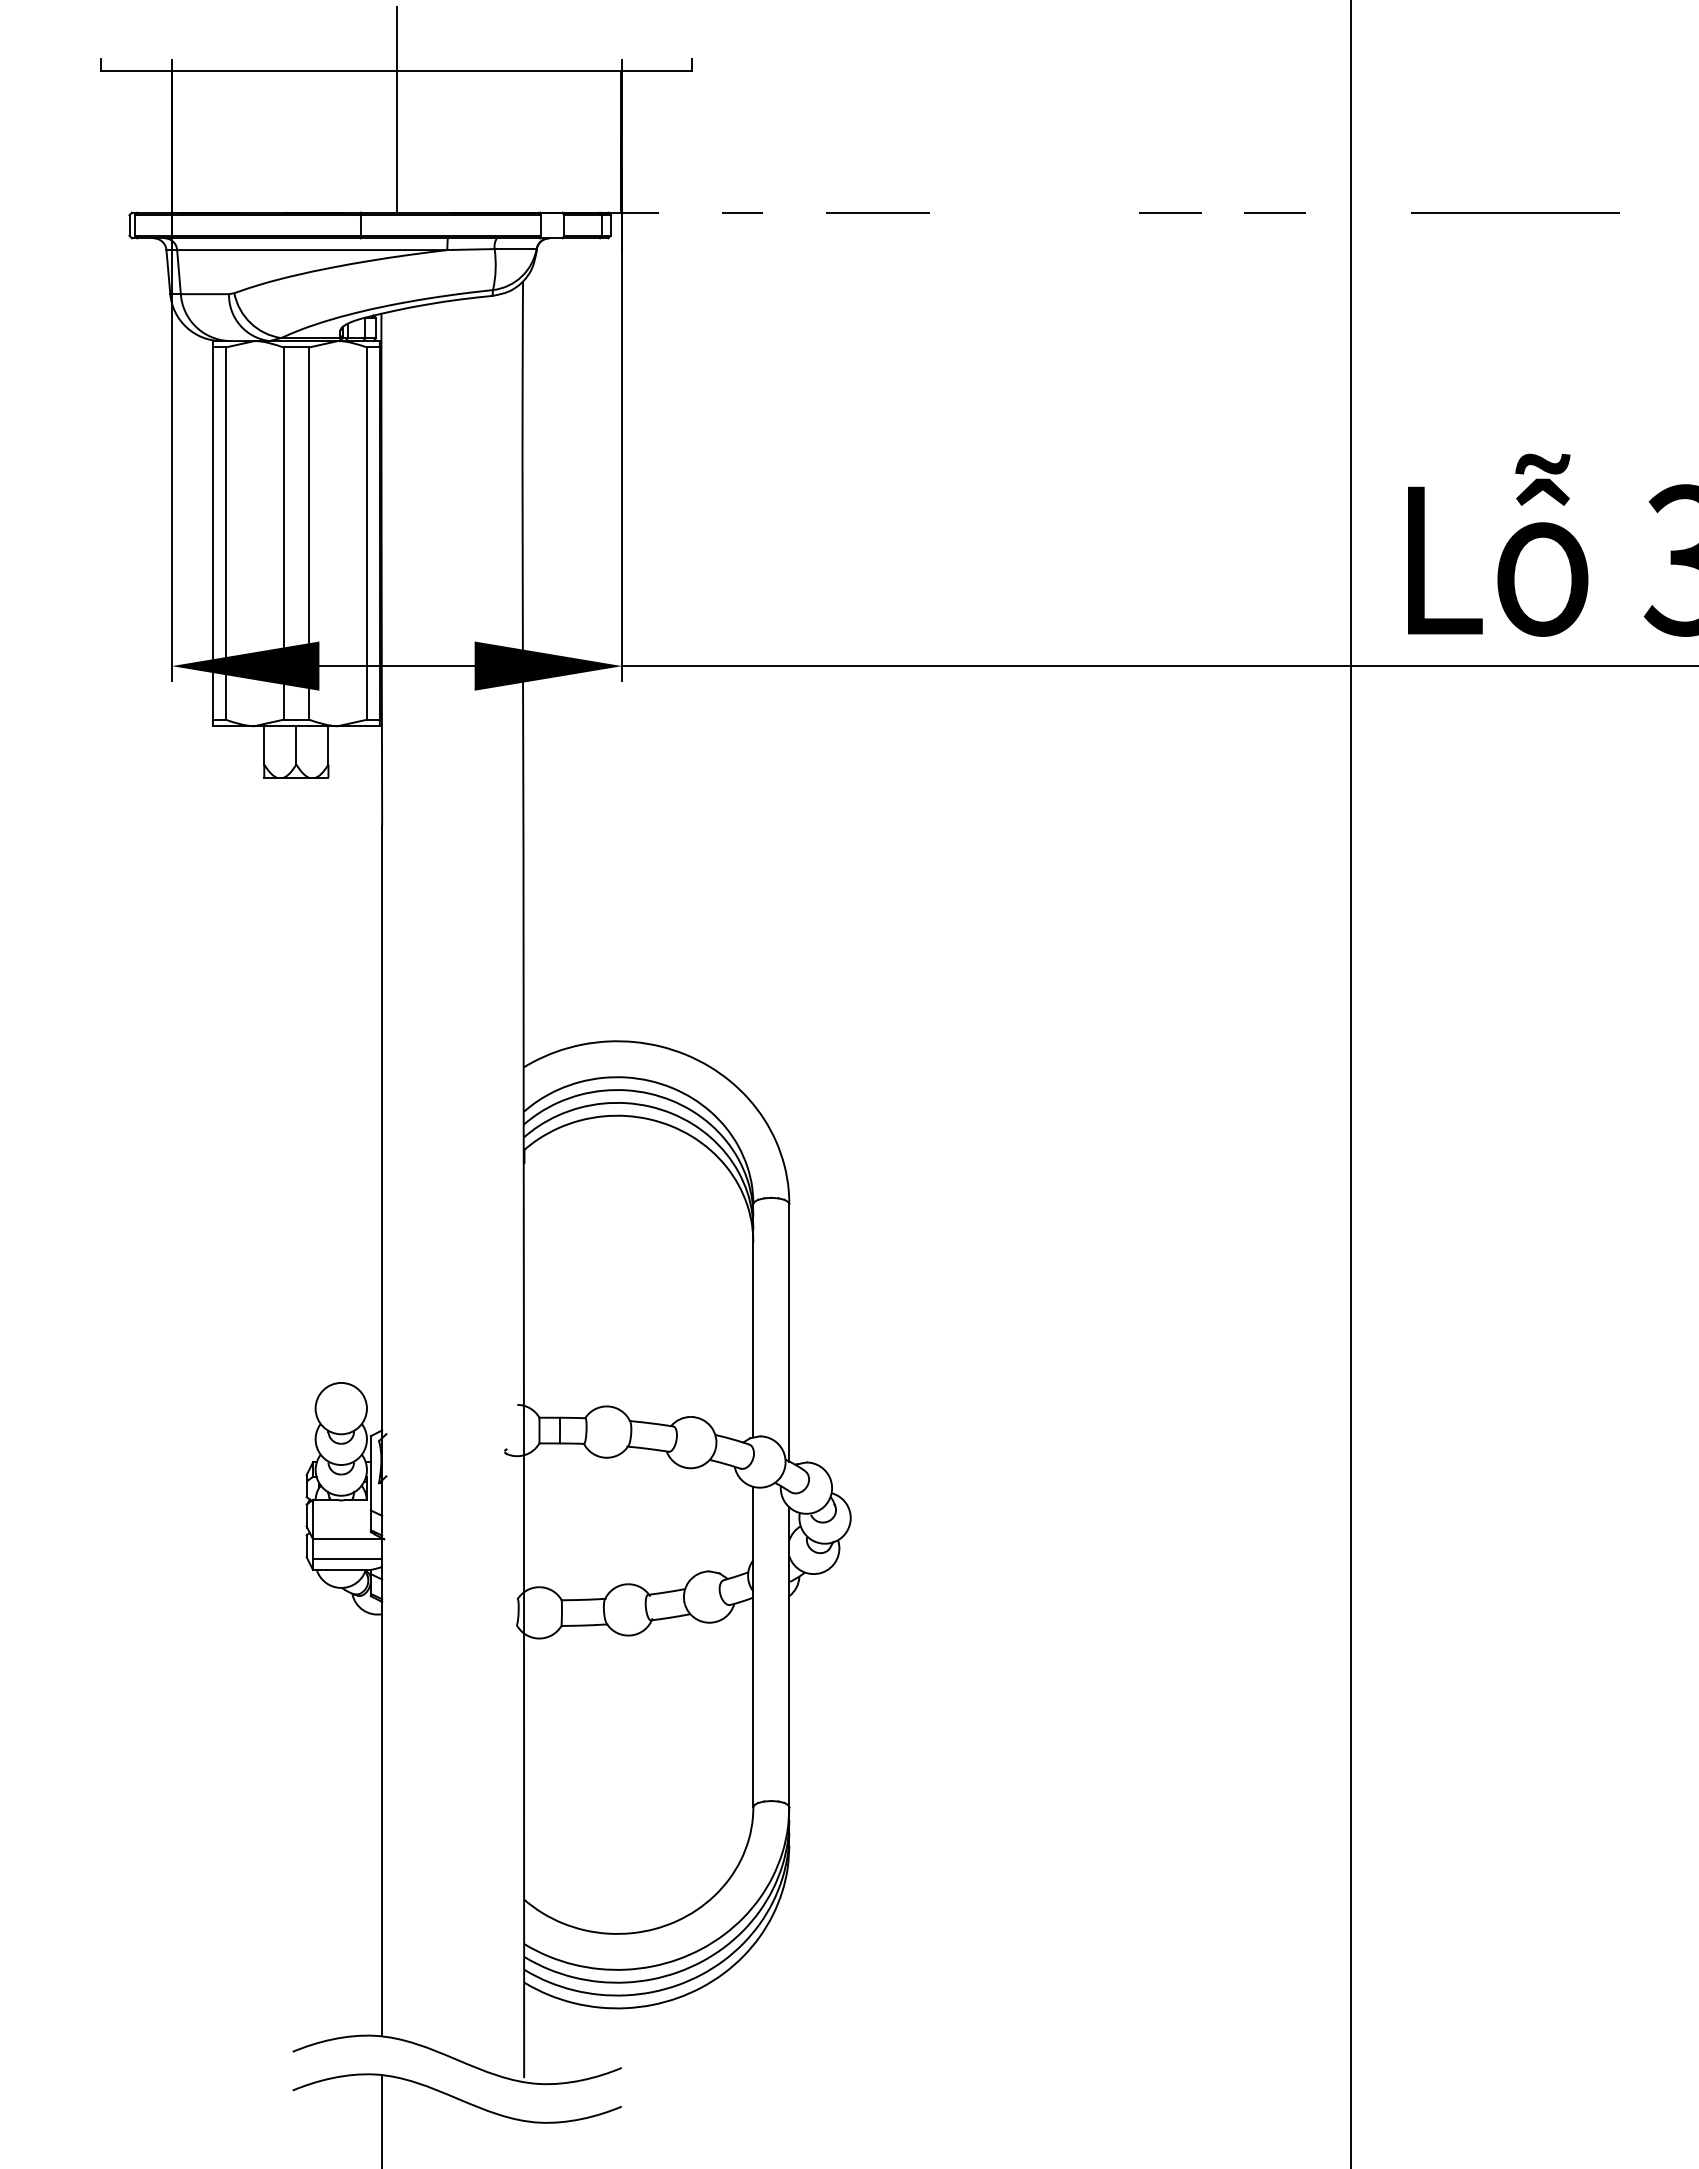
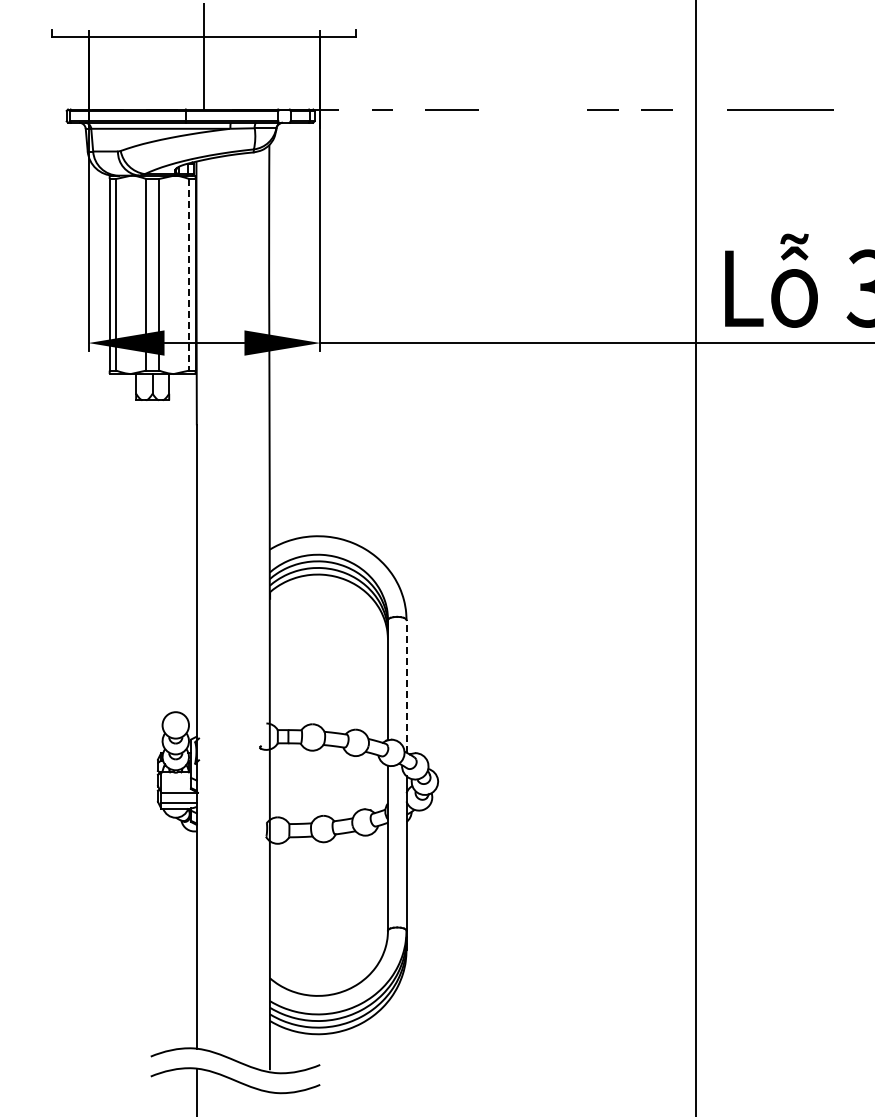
line: (367, 533) -> (189, 274), solid -> dashed
line: (789, 1331) -> (406, 685), solid -> dashed

